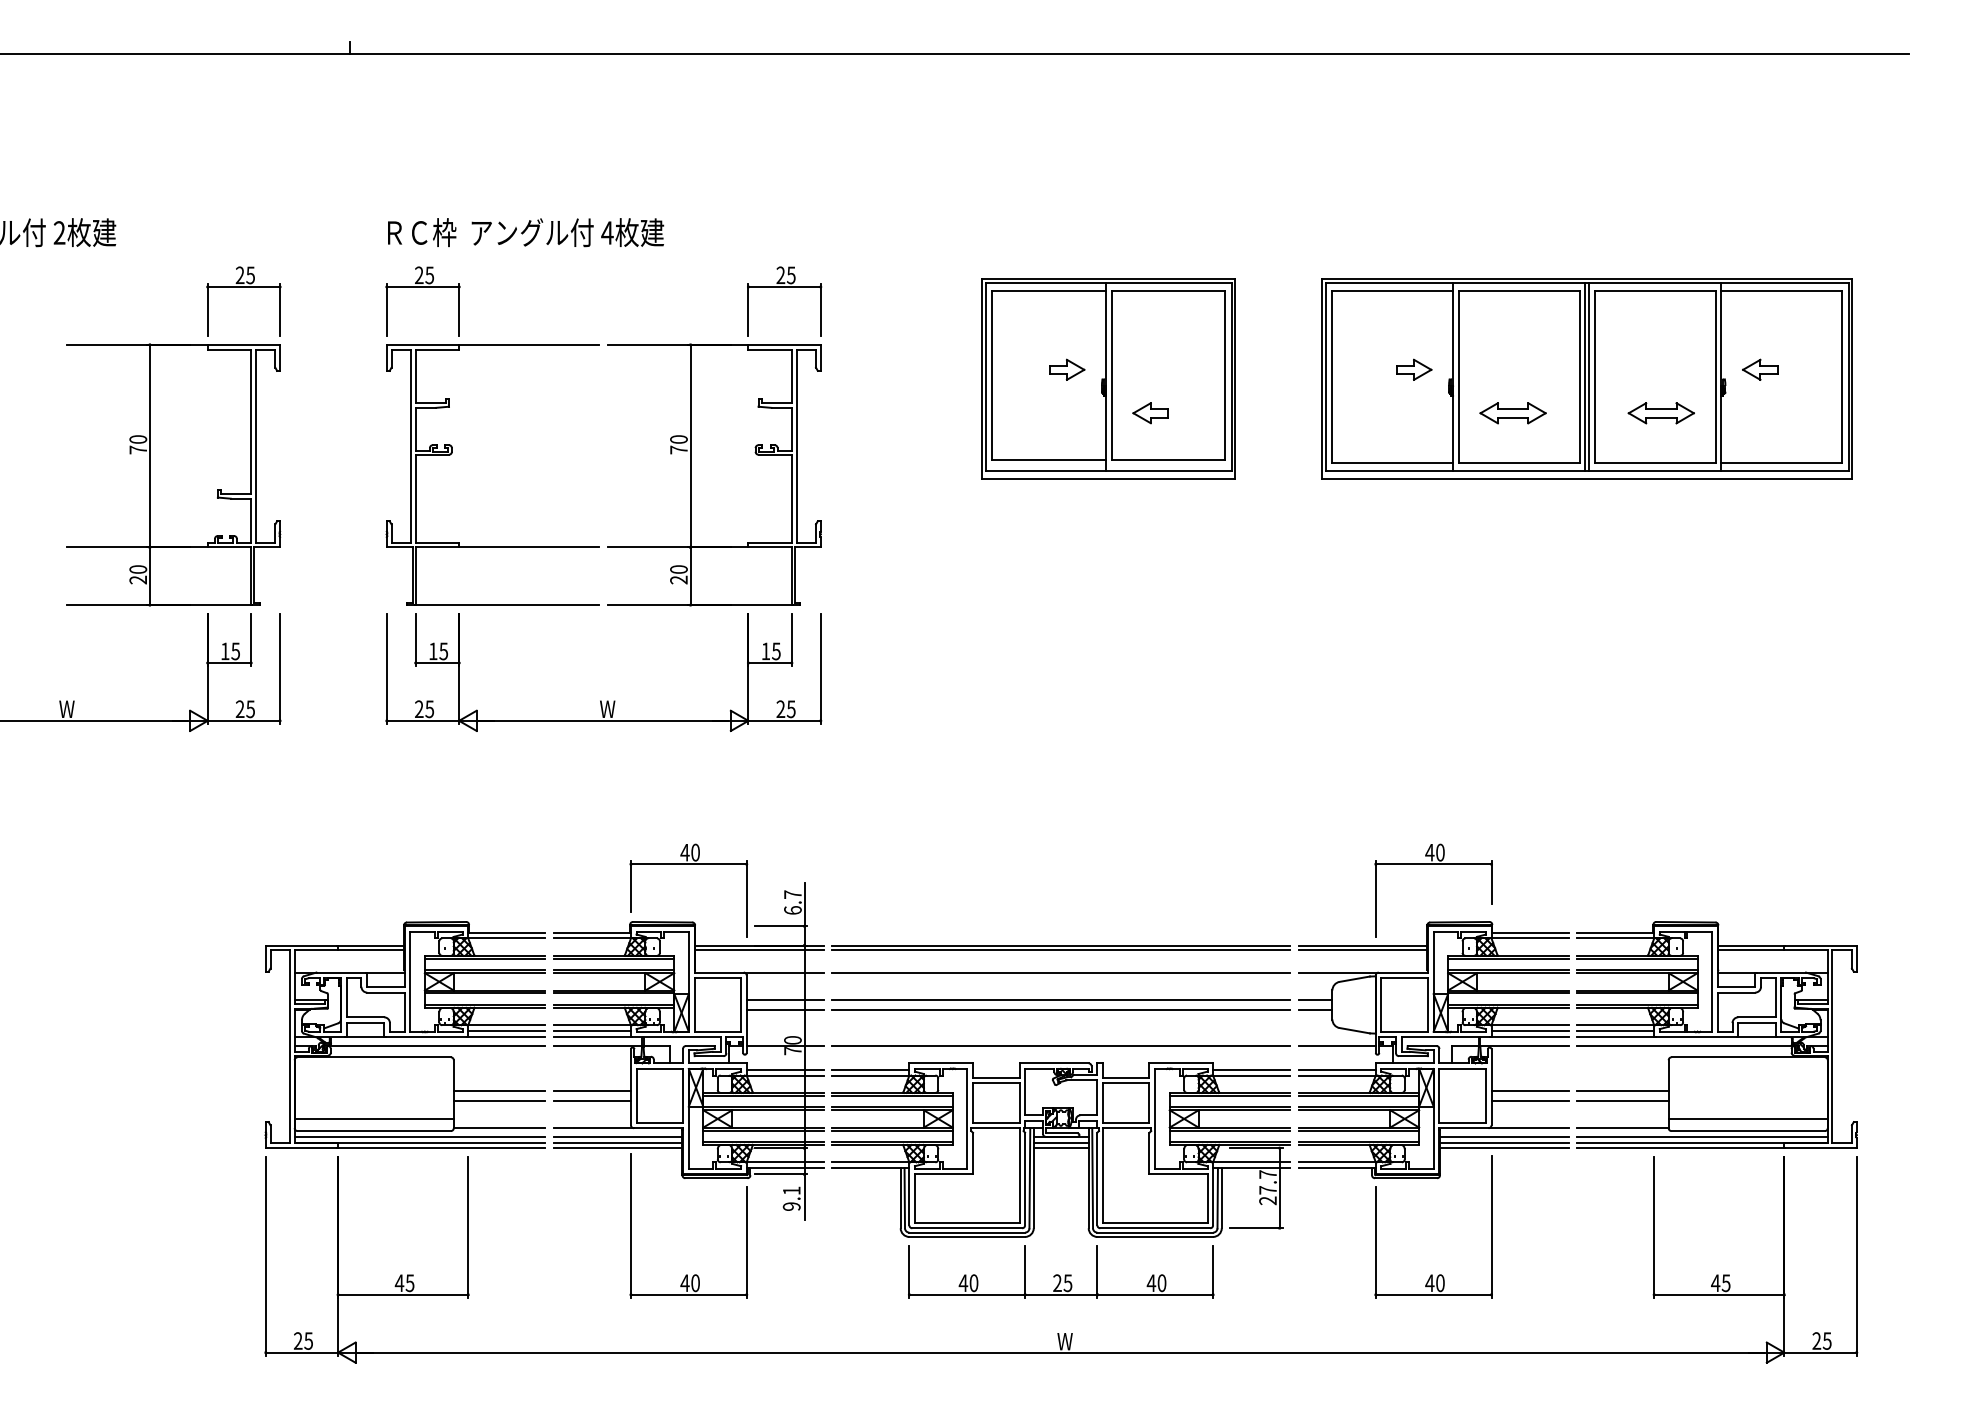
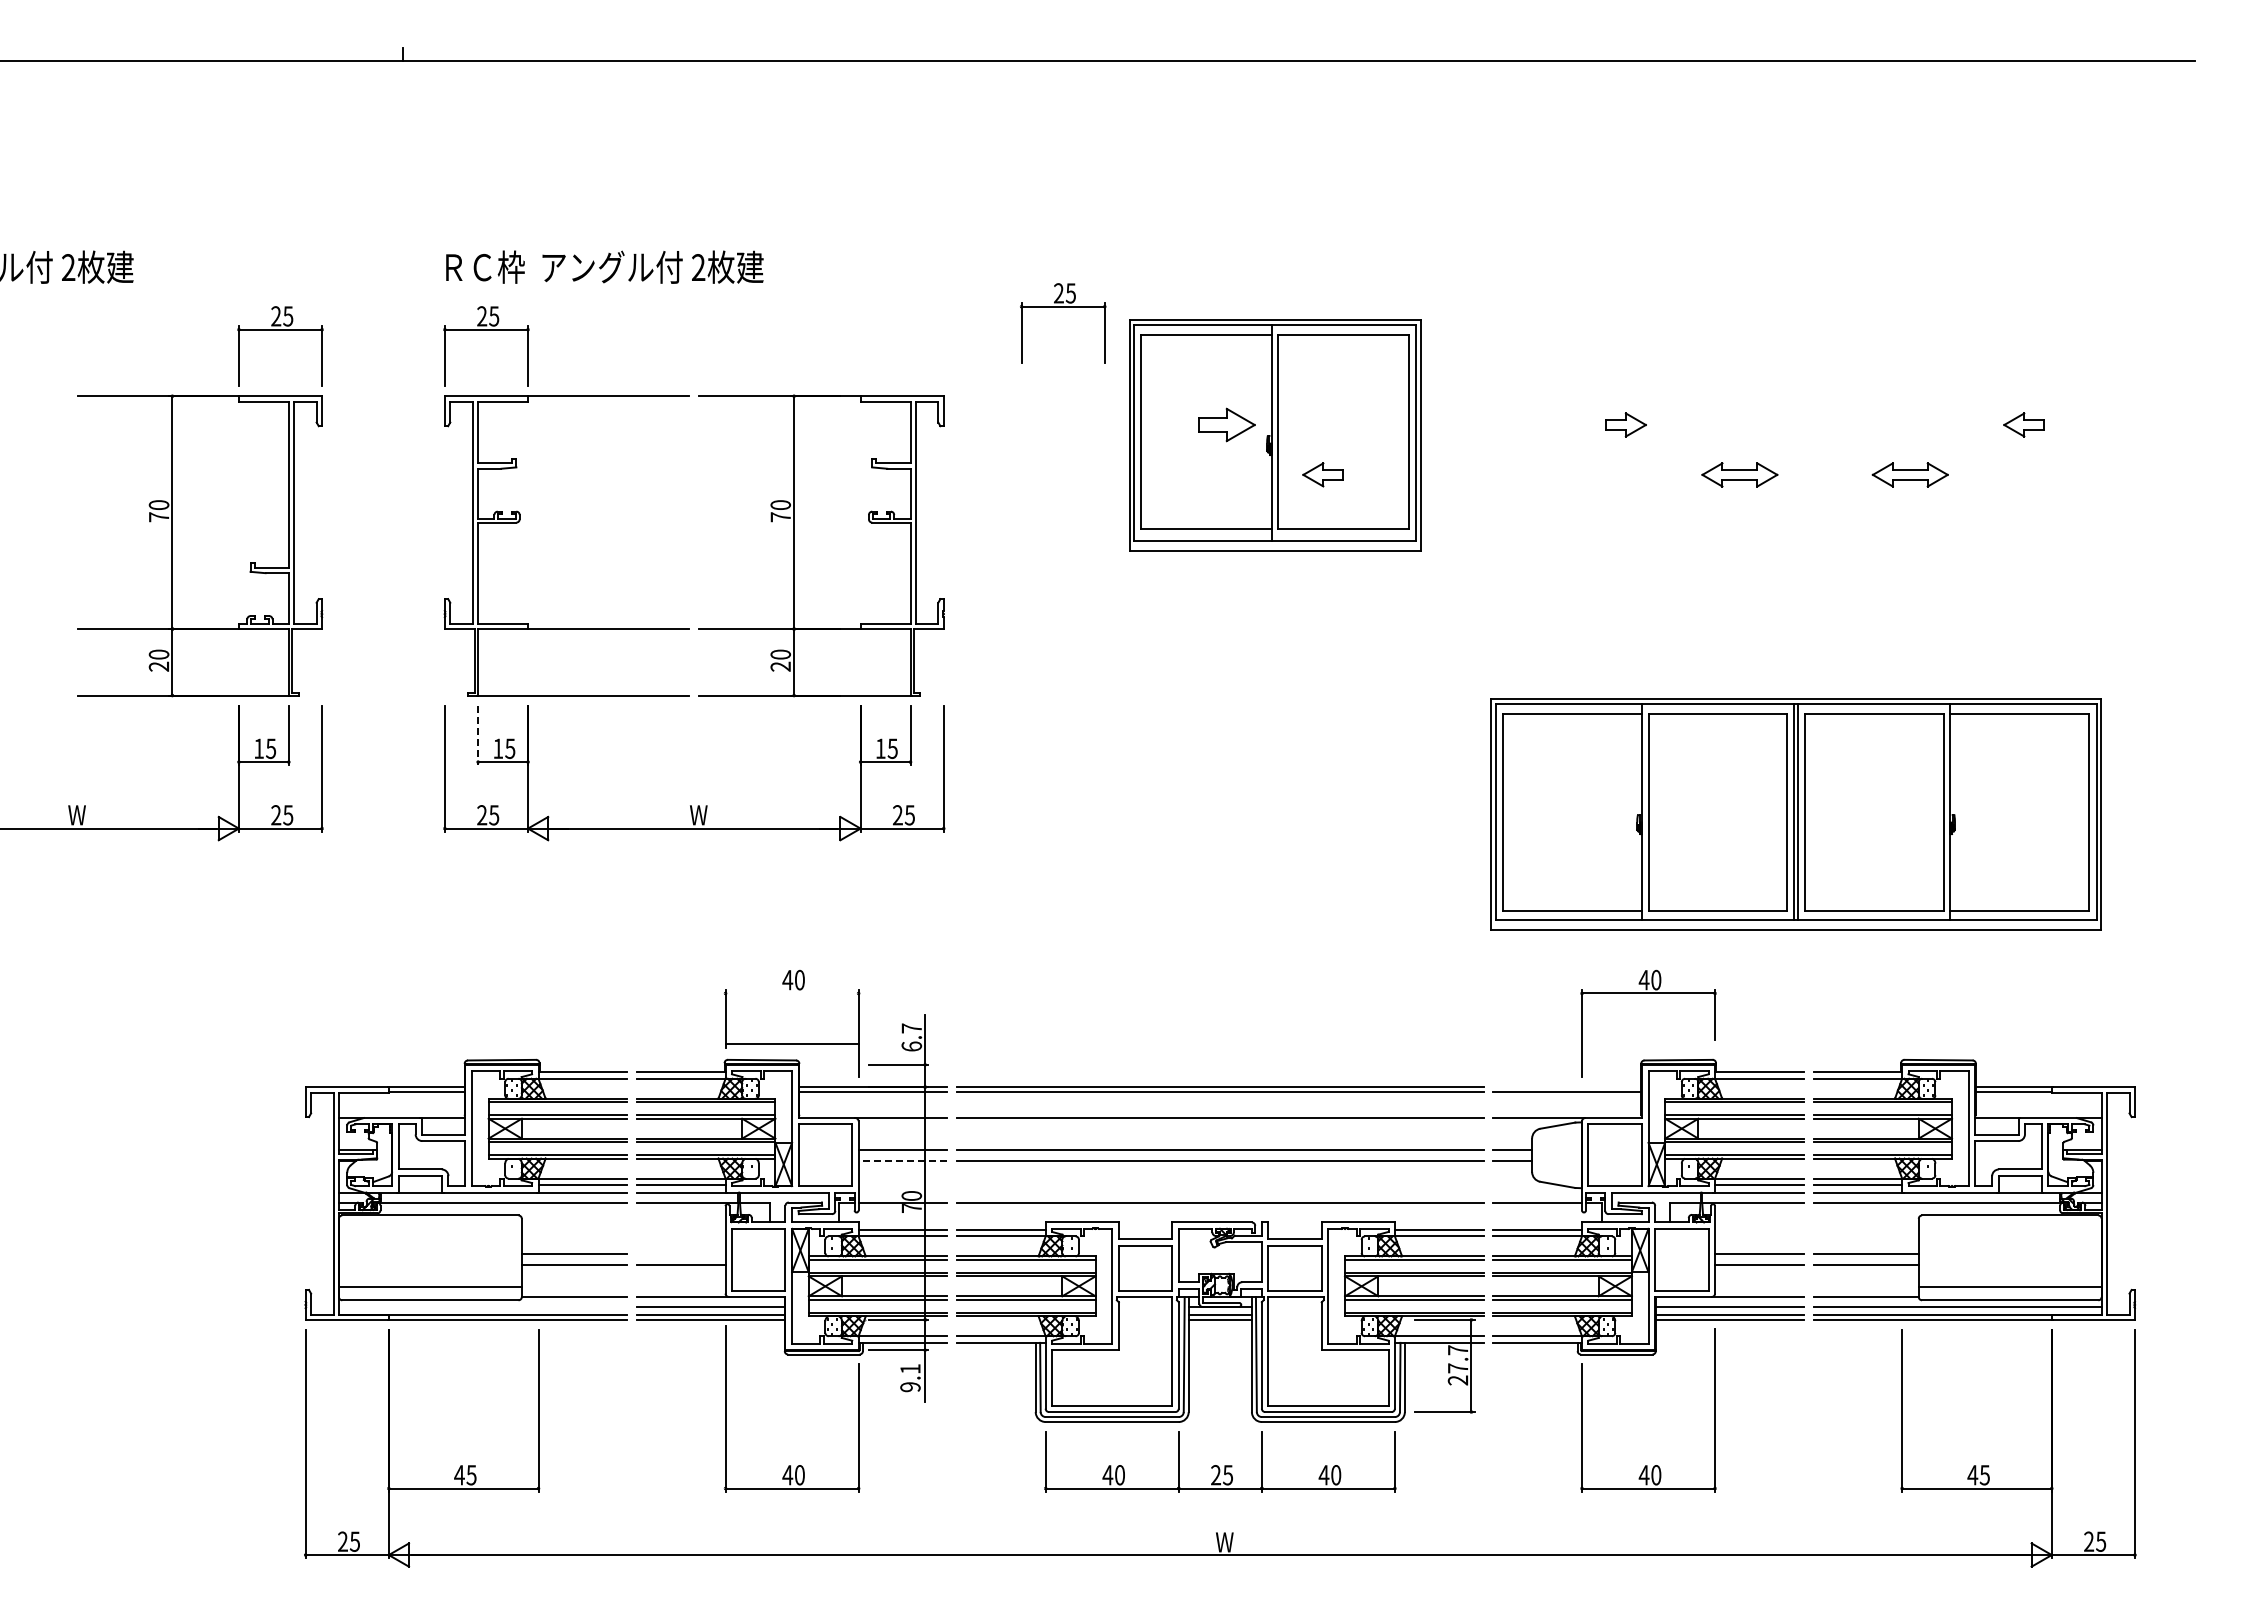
text: (607, 232) -> (698, 267), 4 -> 2
part: (784, 287) -> (1063, 307), moved
part: (1066, 369) -> (1226, 424), size x1.4
part: (1586, 378) -> (1795, 814), moved
line: (416, 639) -> (478, 735), solid -> dashed
line: (688, 864) -> (791, 1044), moved
line: (1363, 946) -> (1567, 1087), removed
line: (784, 1009) -> (902, 1160), solid -> dashed
line: (592, 1091) -> (681, 1254), removed
line: (419, 1136) -> (482, 1306), removed

